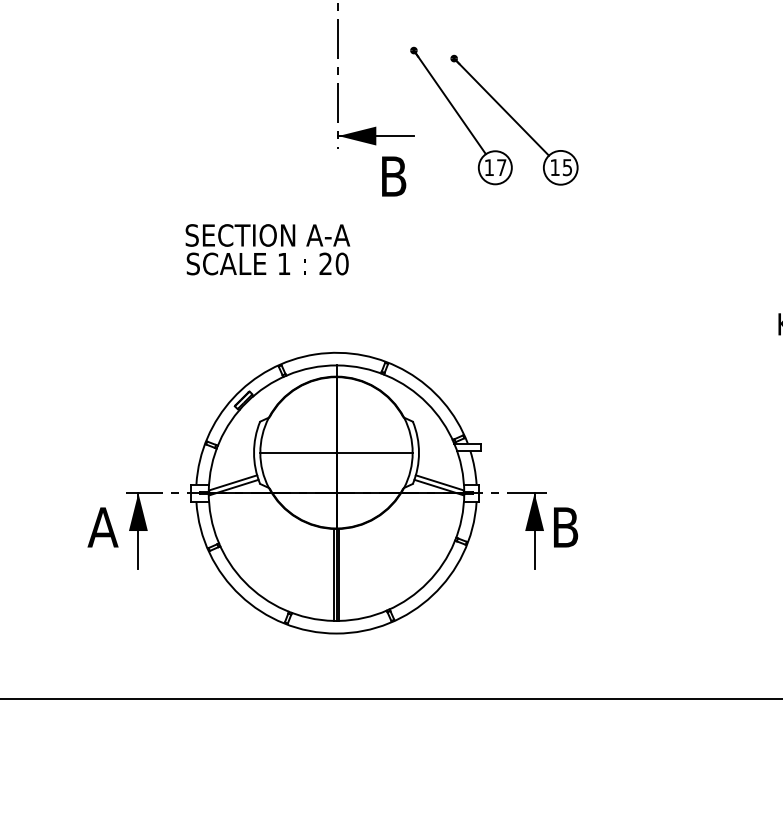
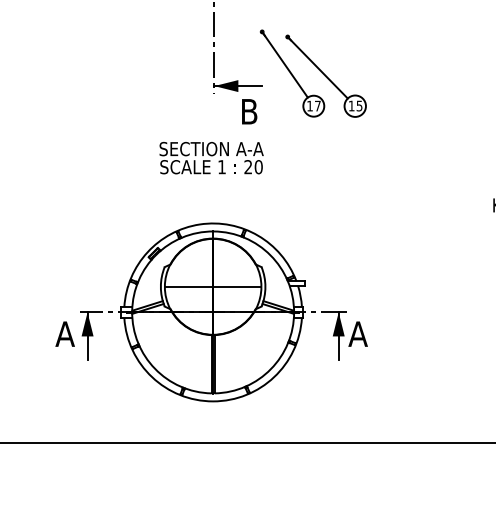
text: (267, 250) -> (211, 158), moved
text: (564, 526) -> (357, 333), B -> A

